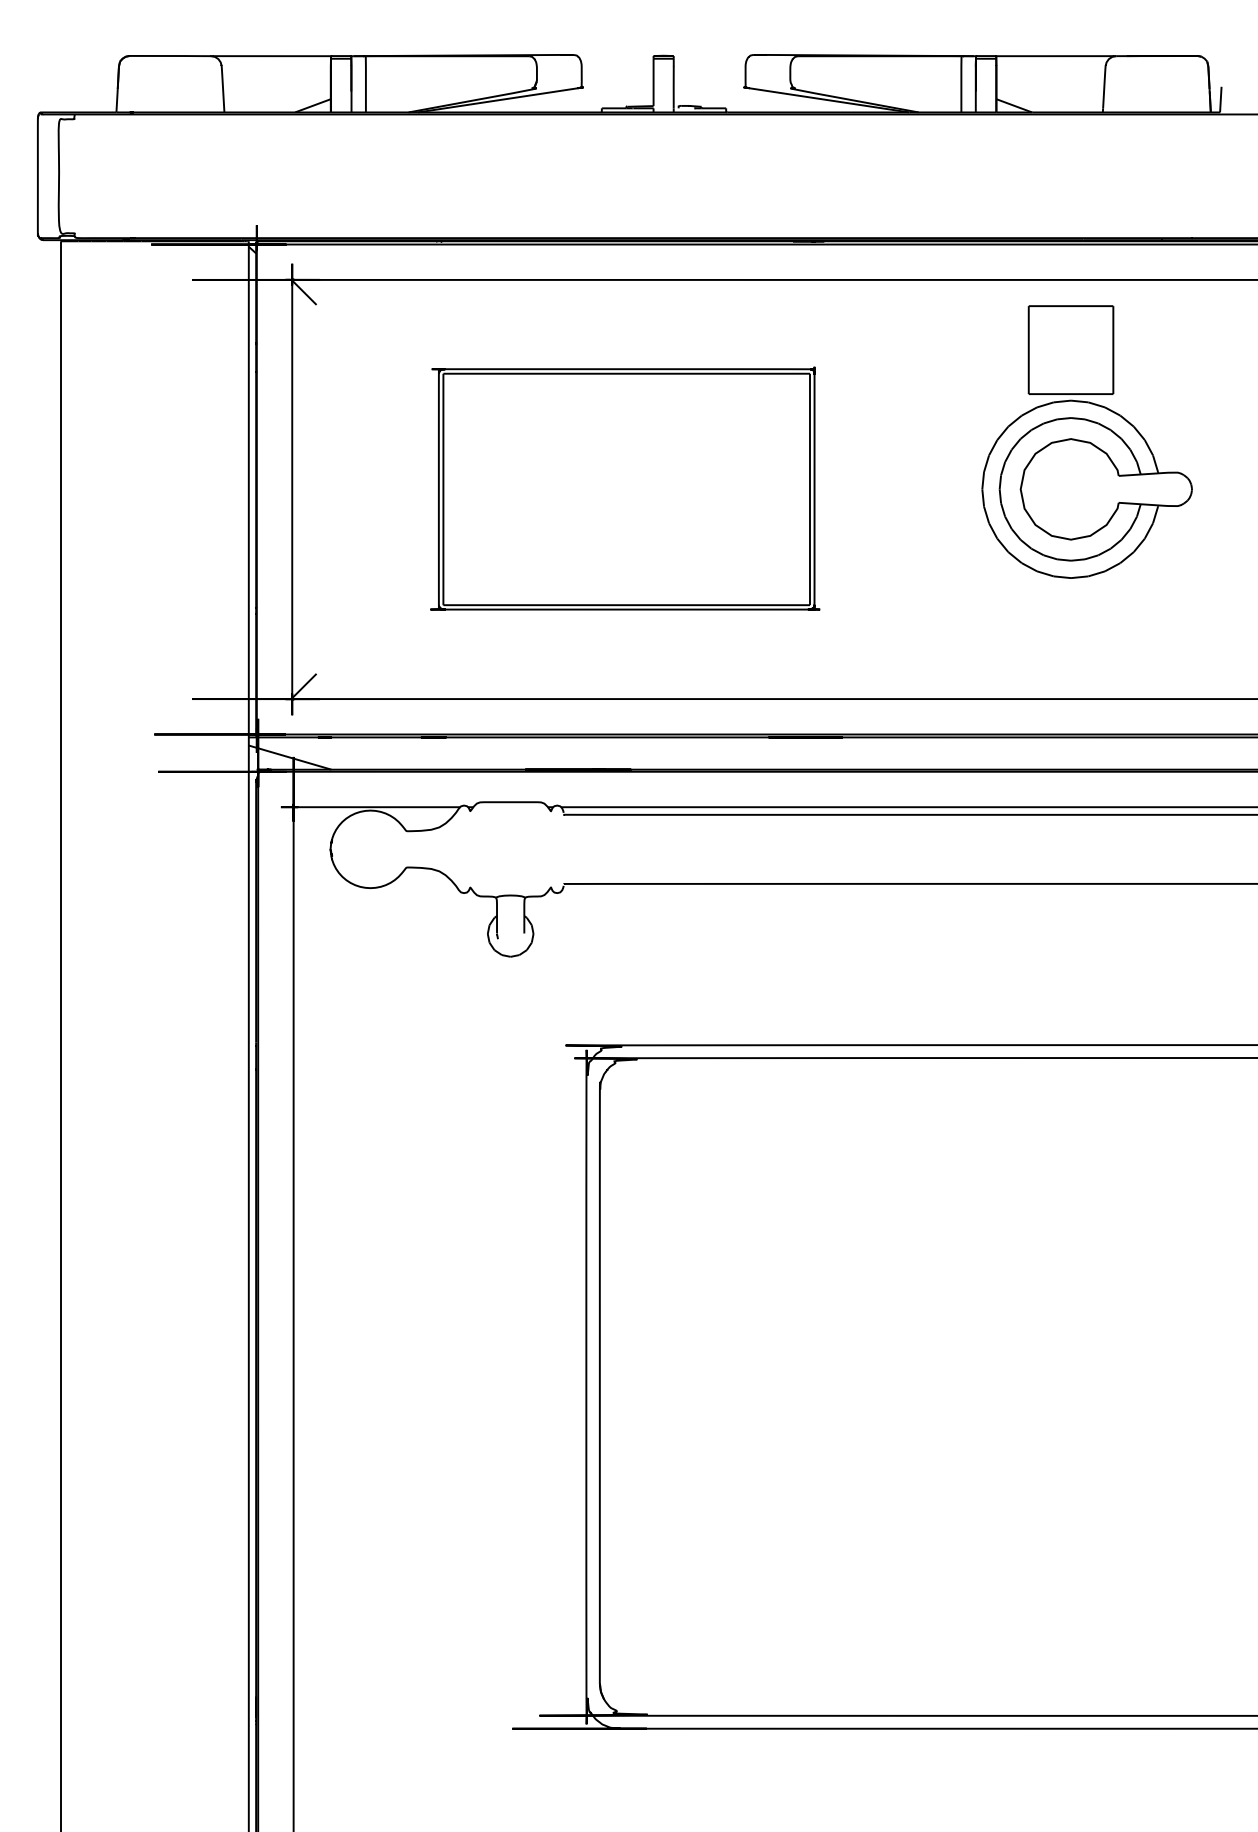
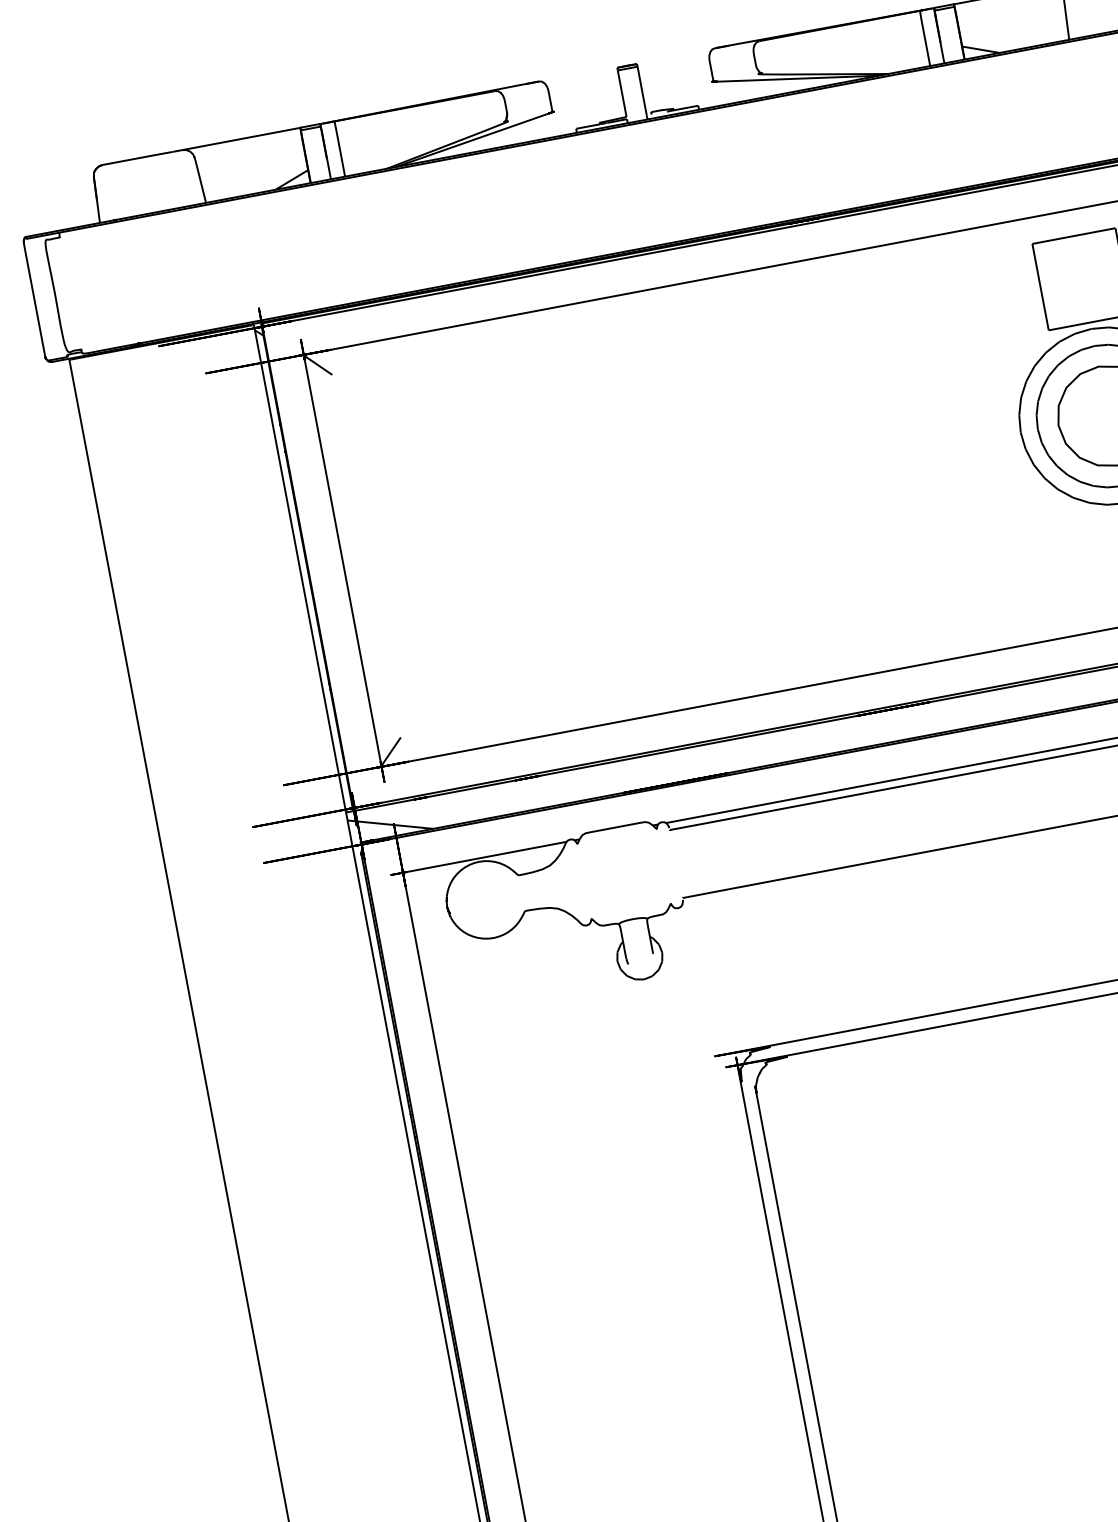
part: (625, 488) -> (669, 497), removed

